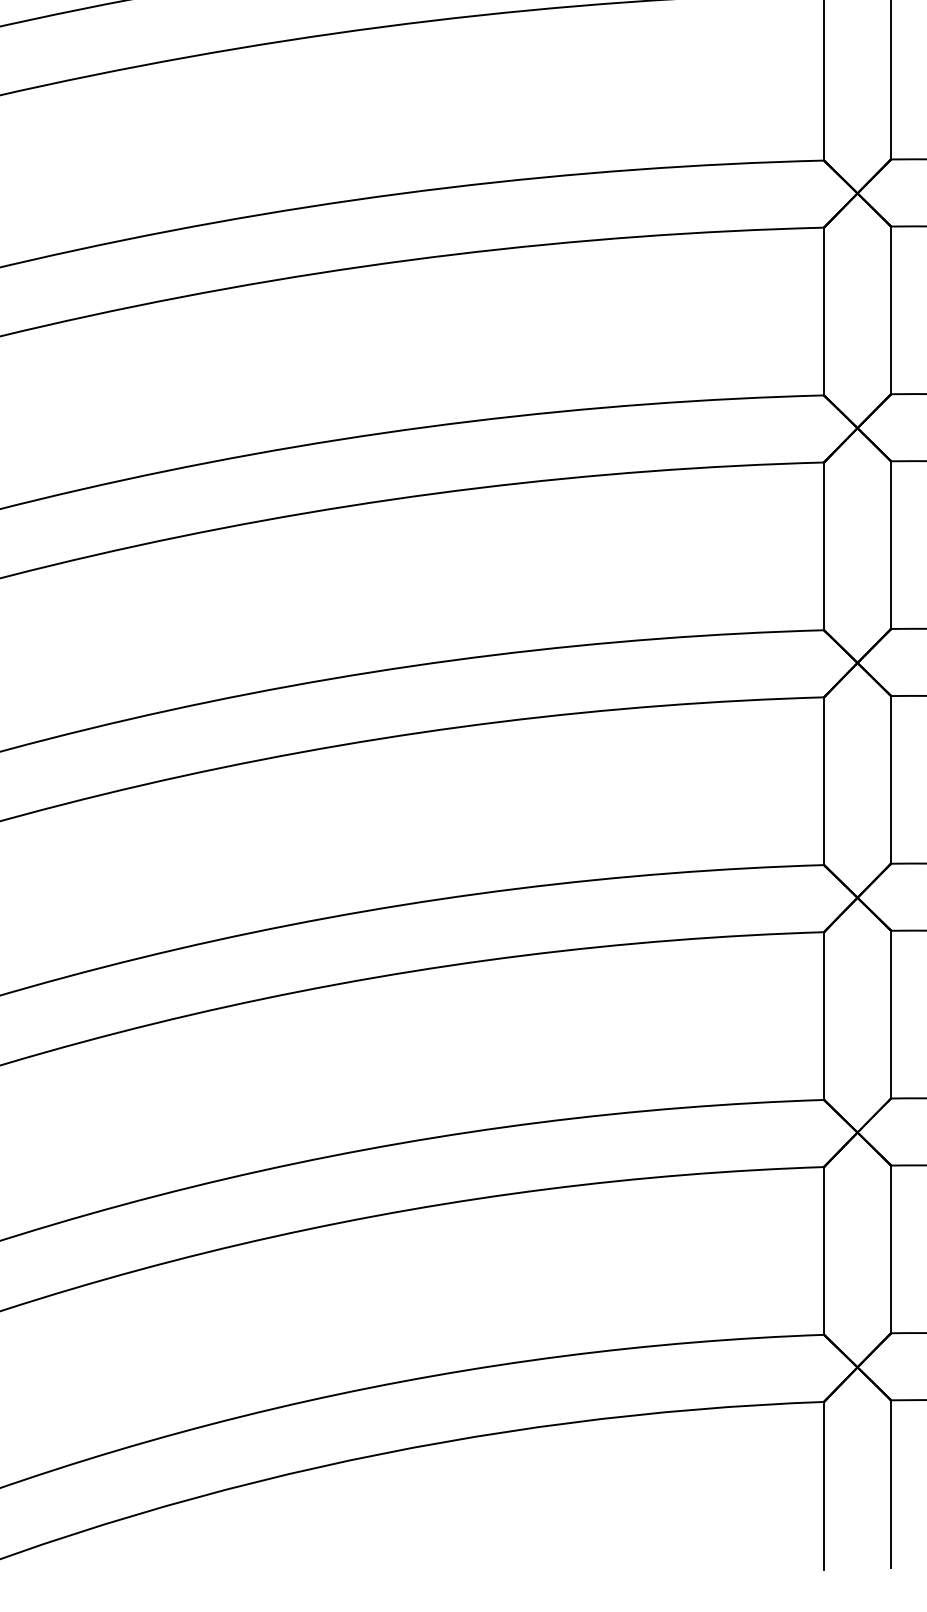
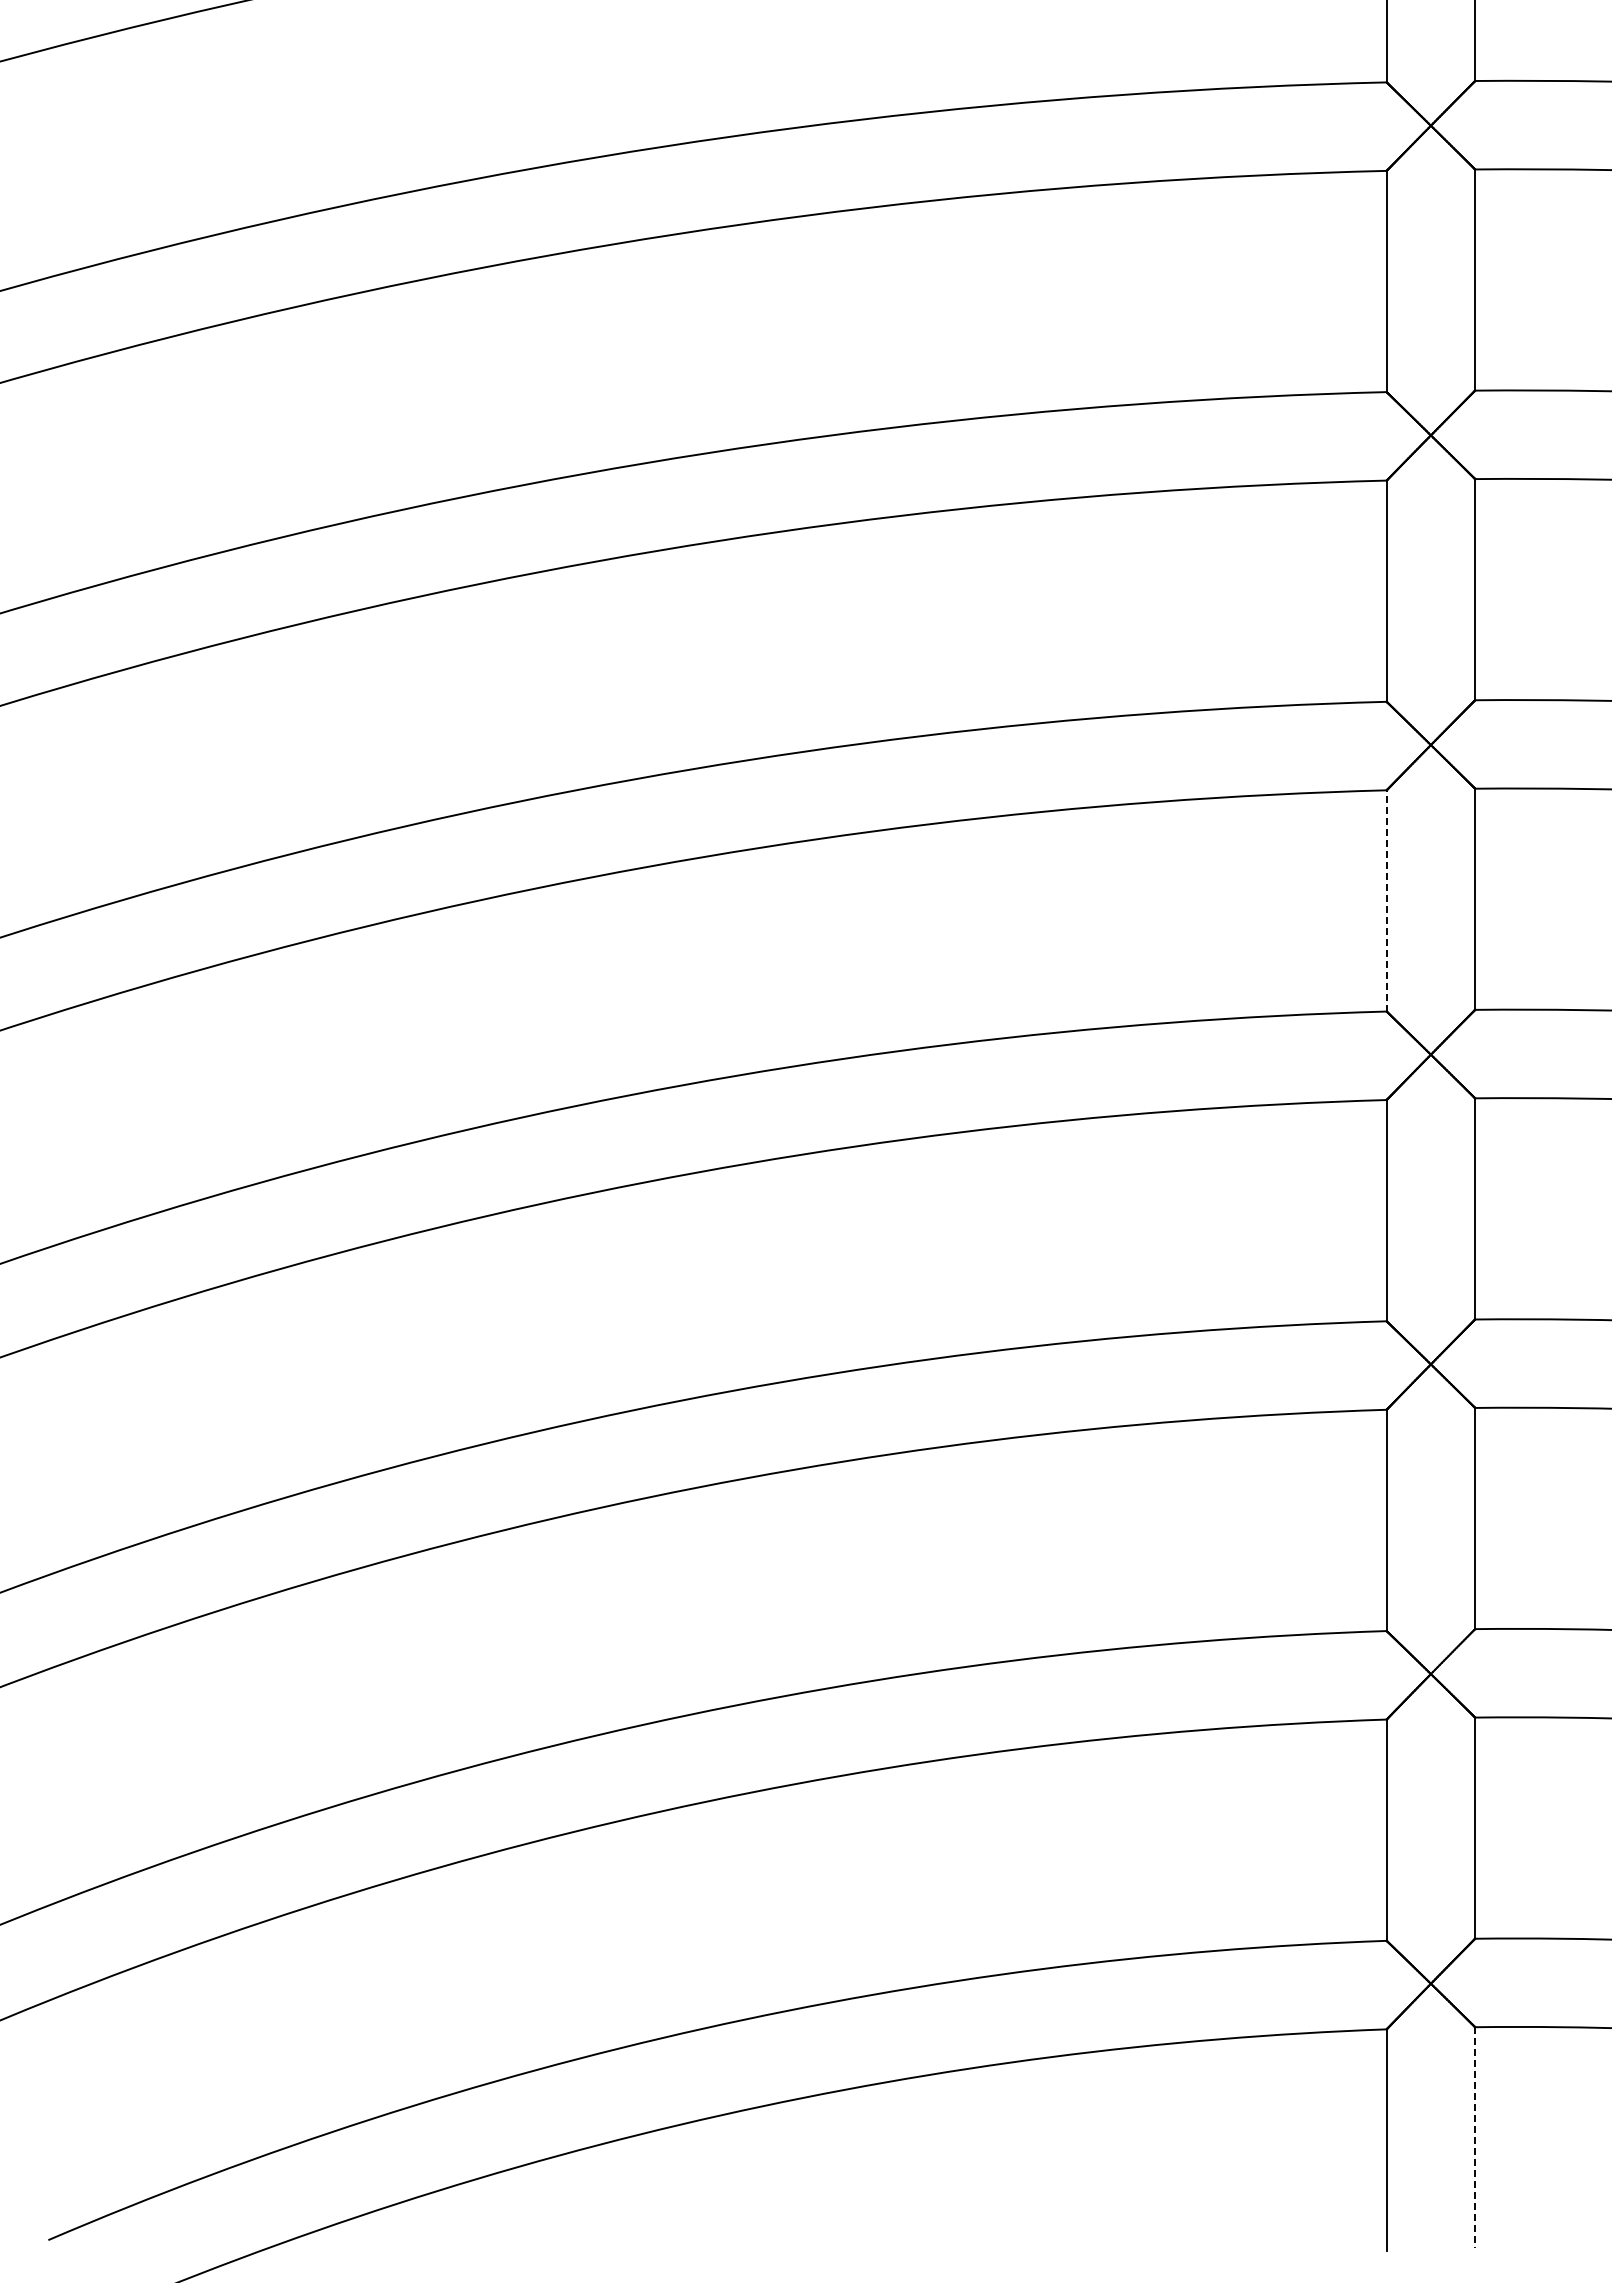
line: (823, 546) -> (1386, 900), solid -> dashed
line: (891, 1483) -> (1475, 2137), solid -> dashed

